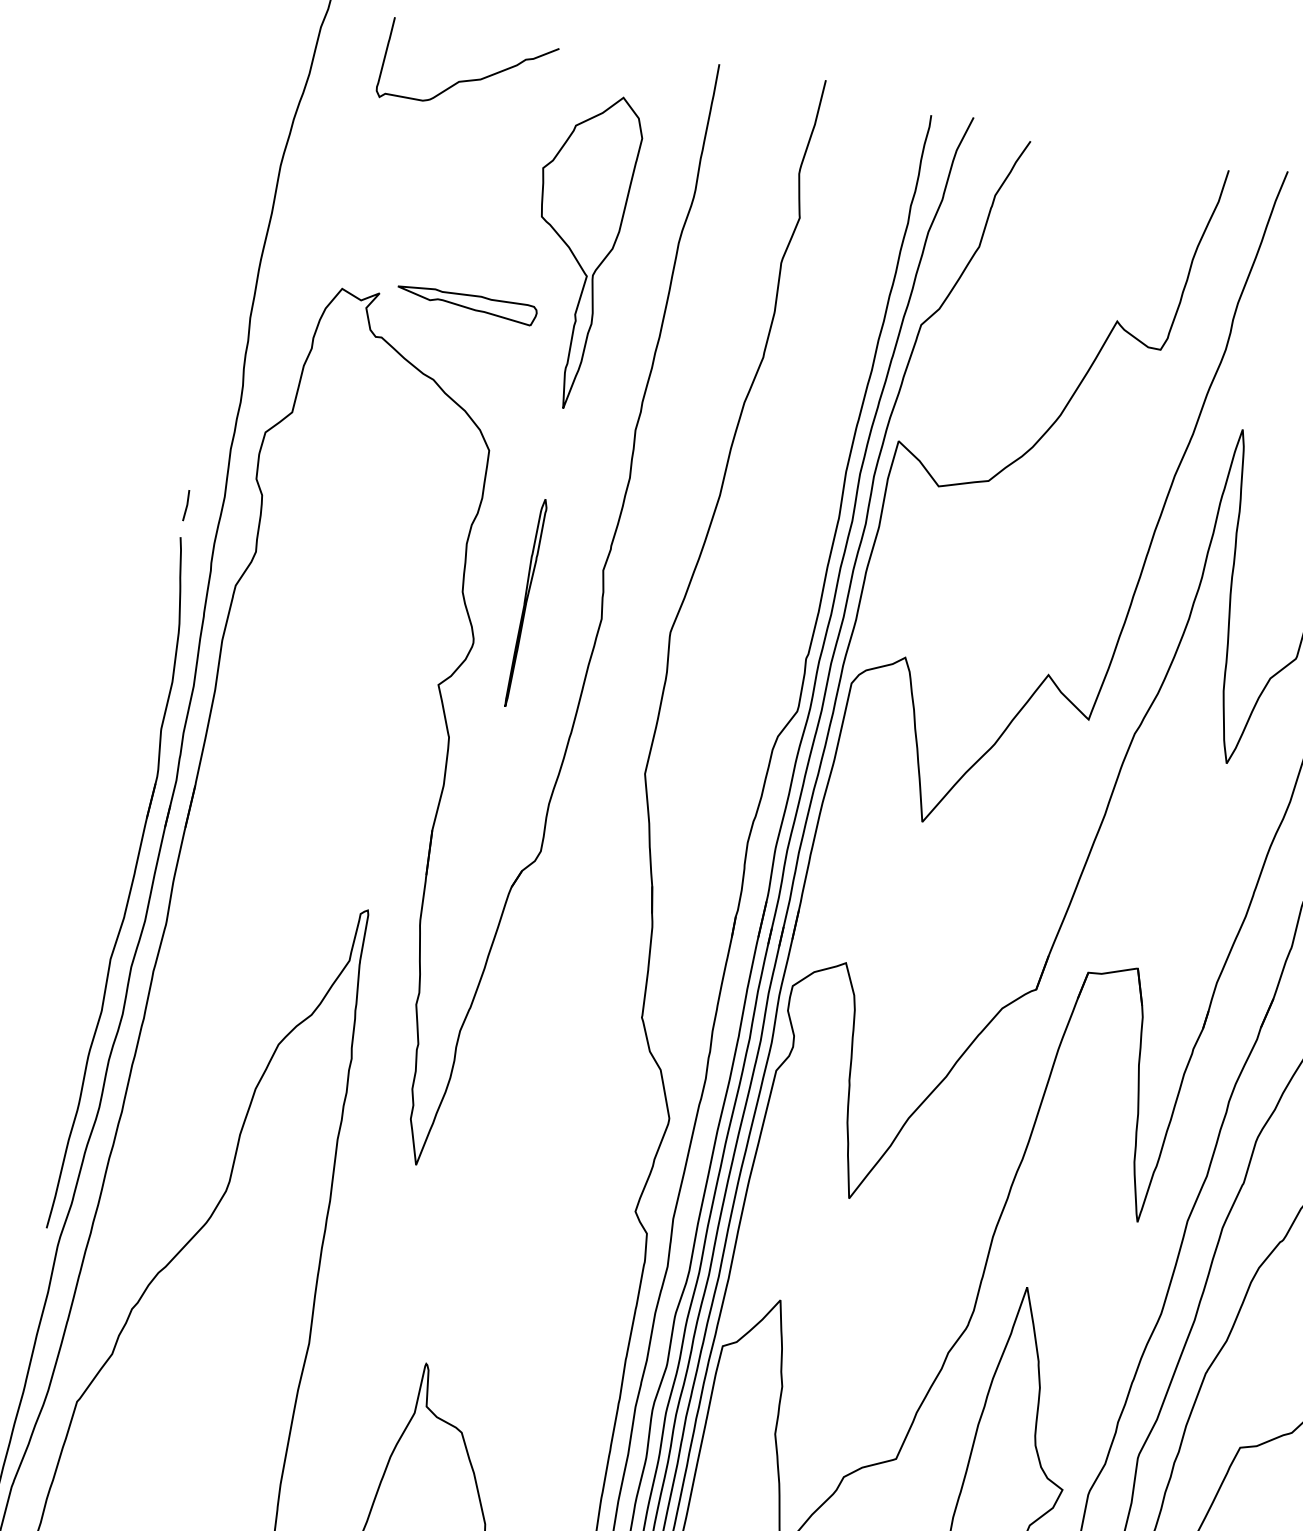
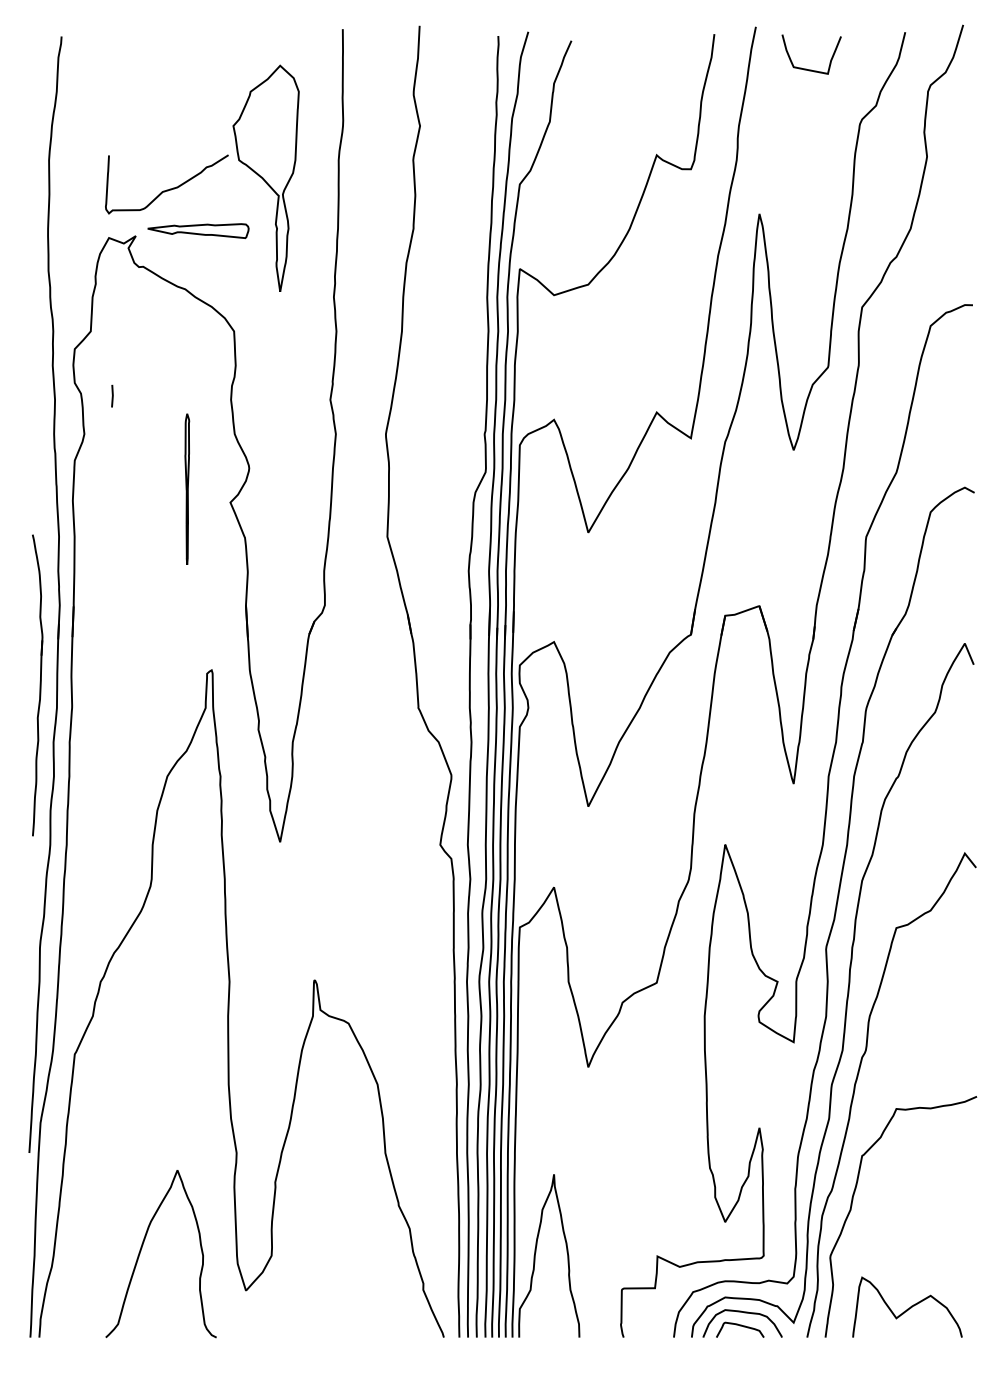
curve: (469, 78) -> (169, 188), moved
line: (186, 504) -> (112, 395), moved
part: (525, 601) -> (187, 488), moved
part: (124, 884) -> (37, 685), size x0.6

